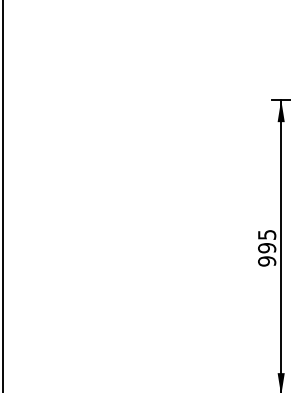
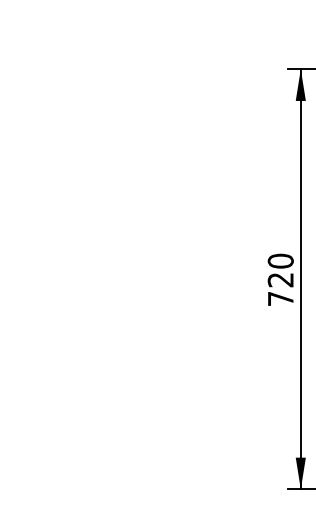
text: (267, 247) -> (281, 279), 995 -> 720

